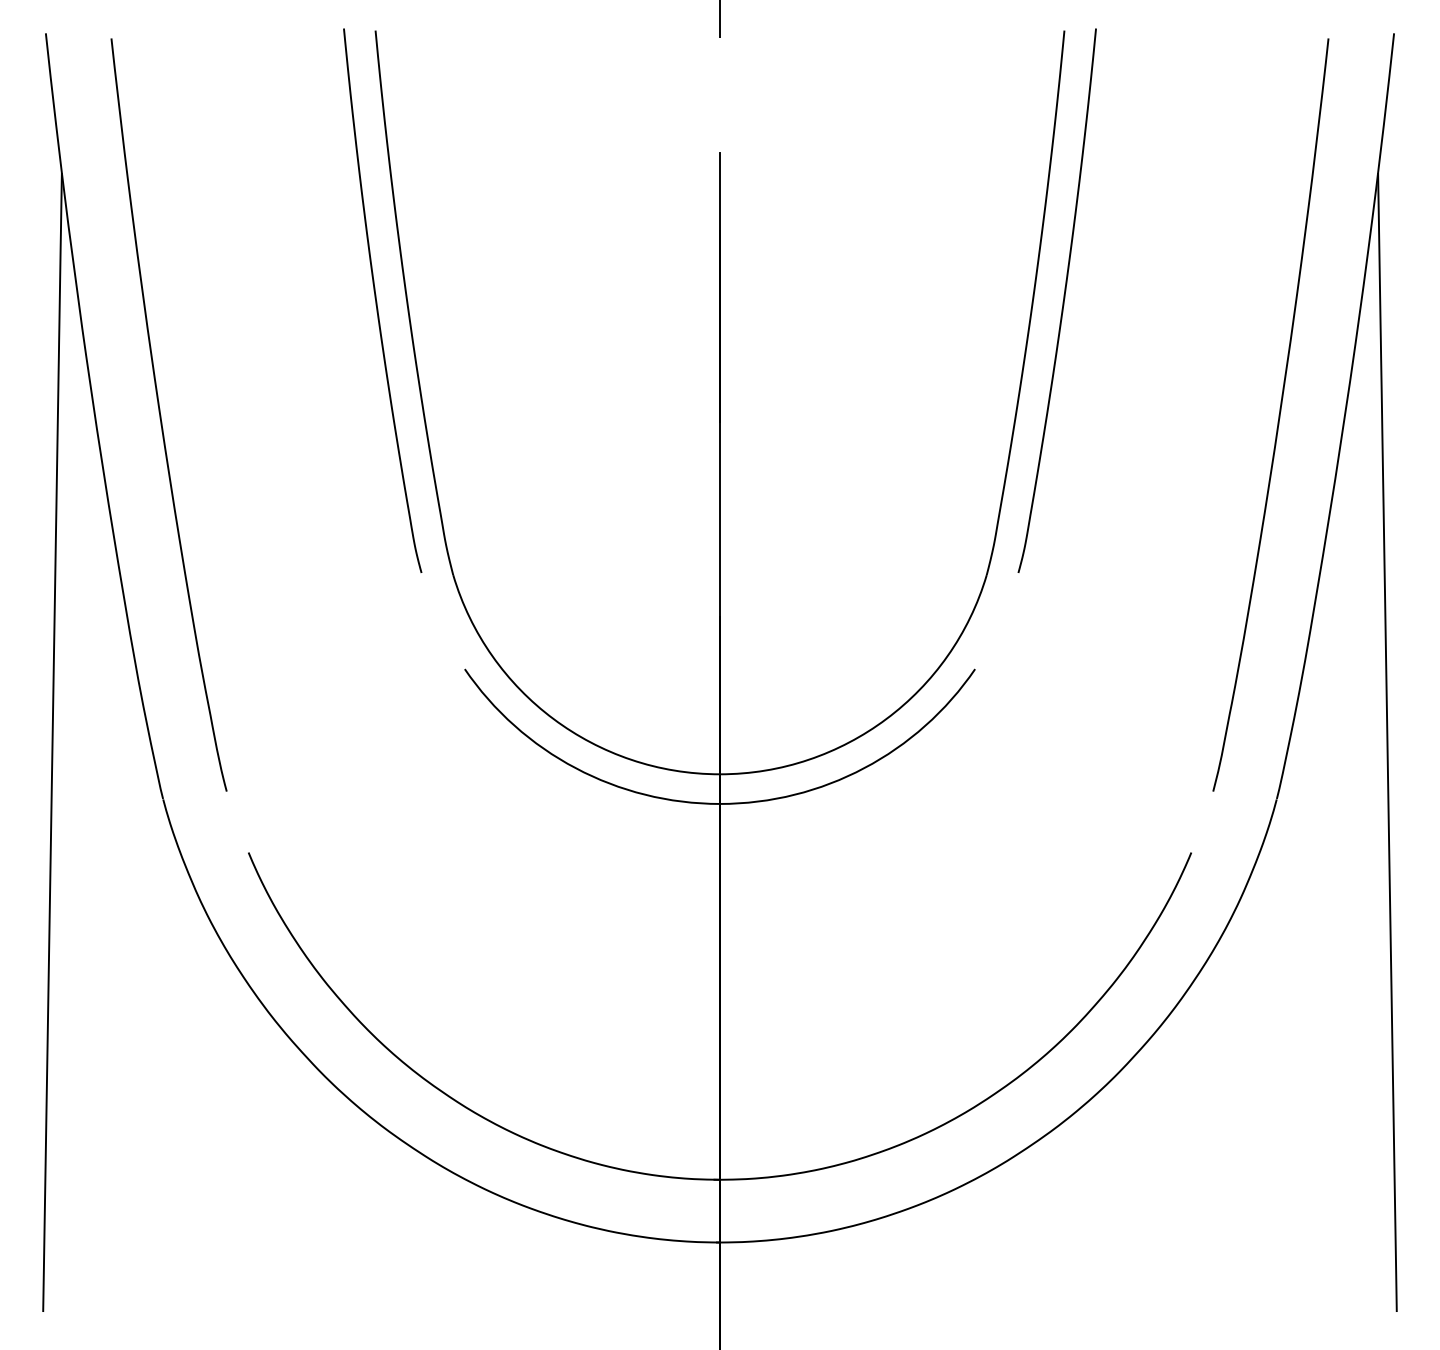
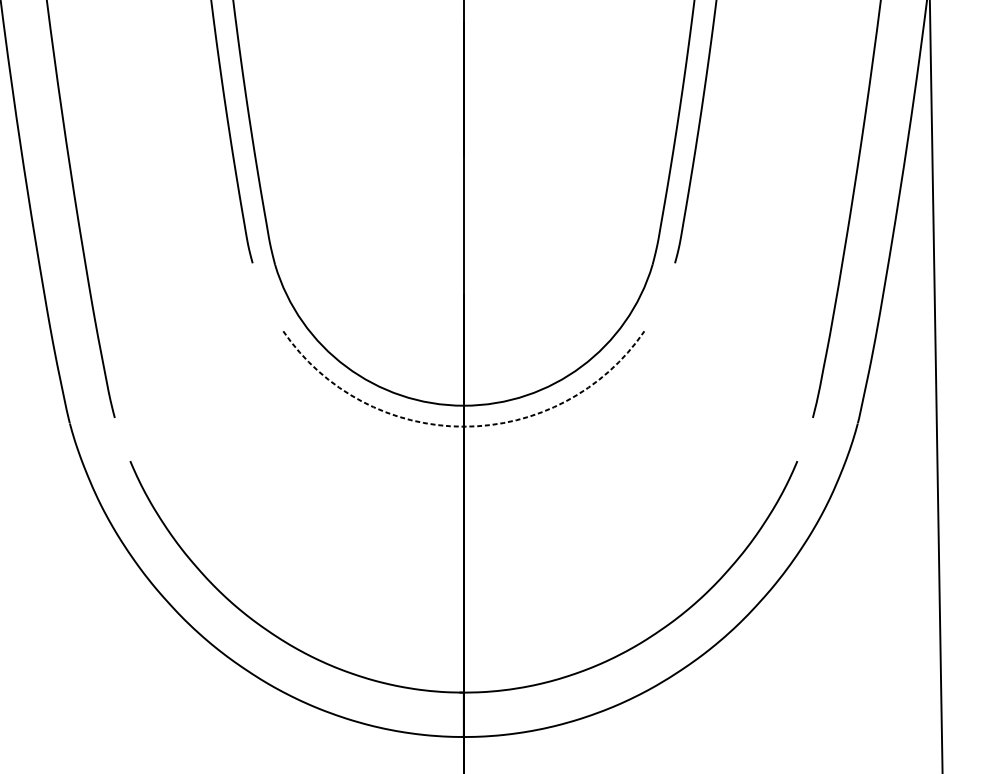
arc: (720, 803) -> (464, 426), solid -> dashed

